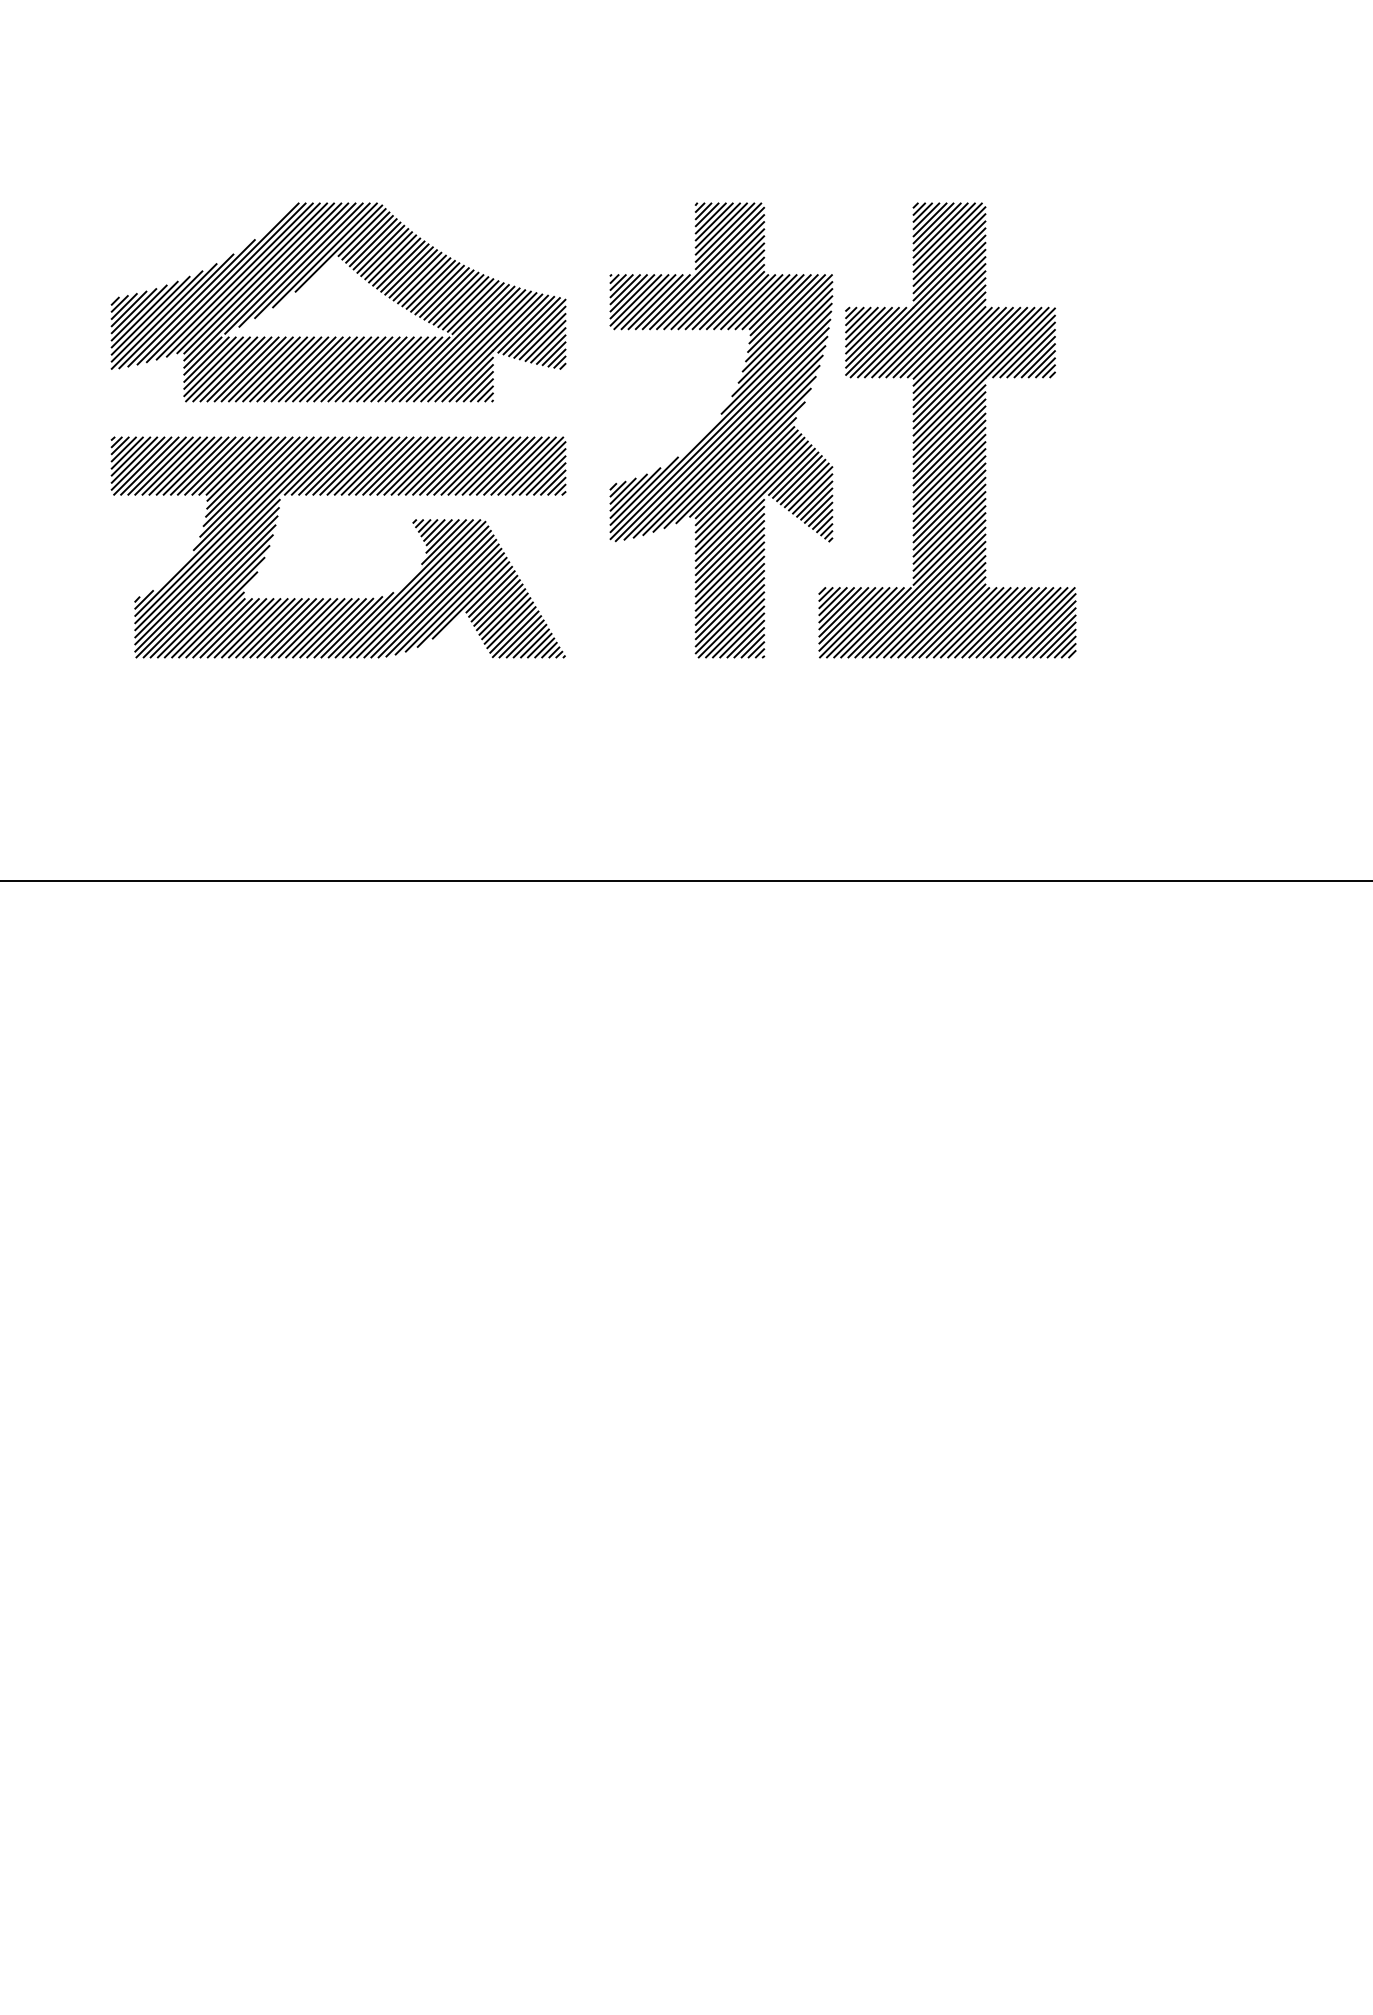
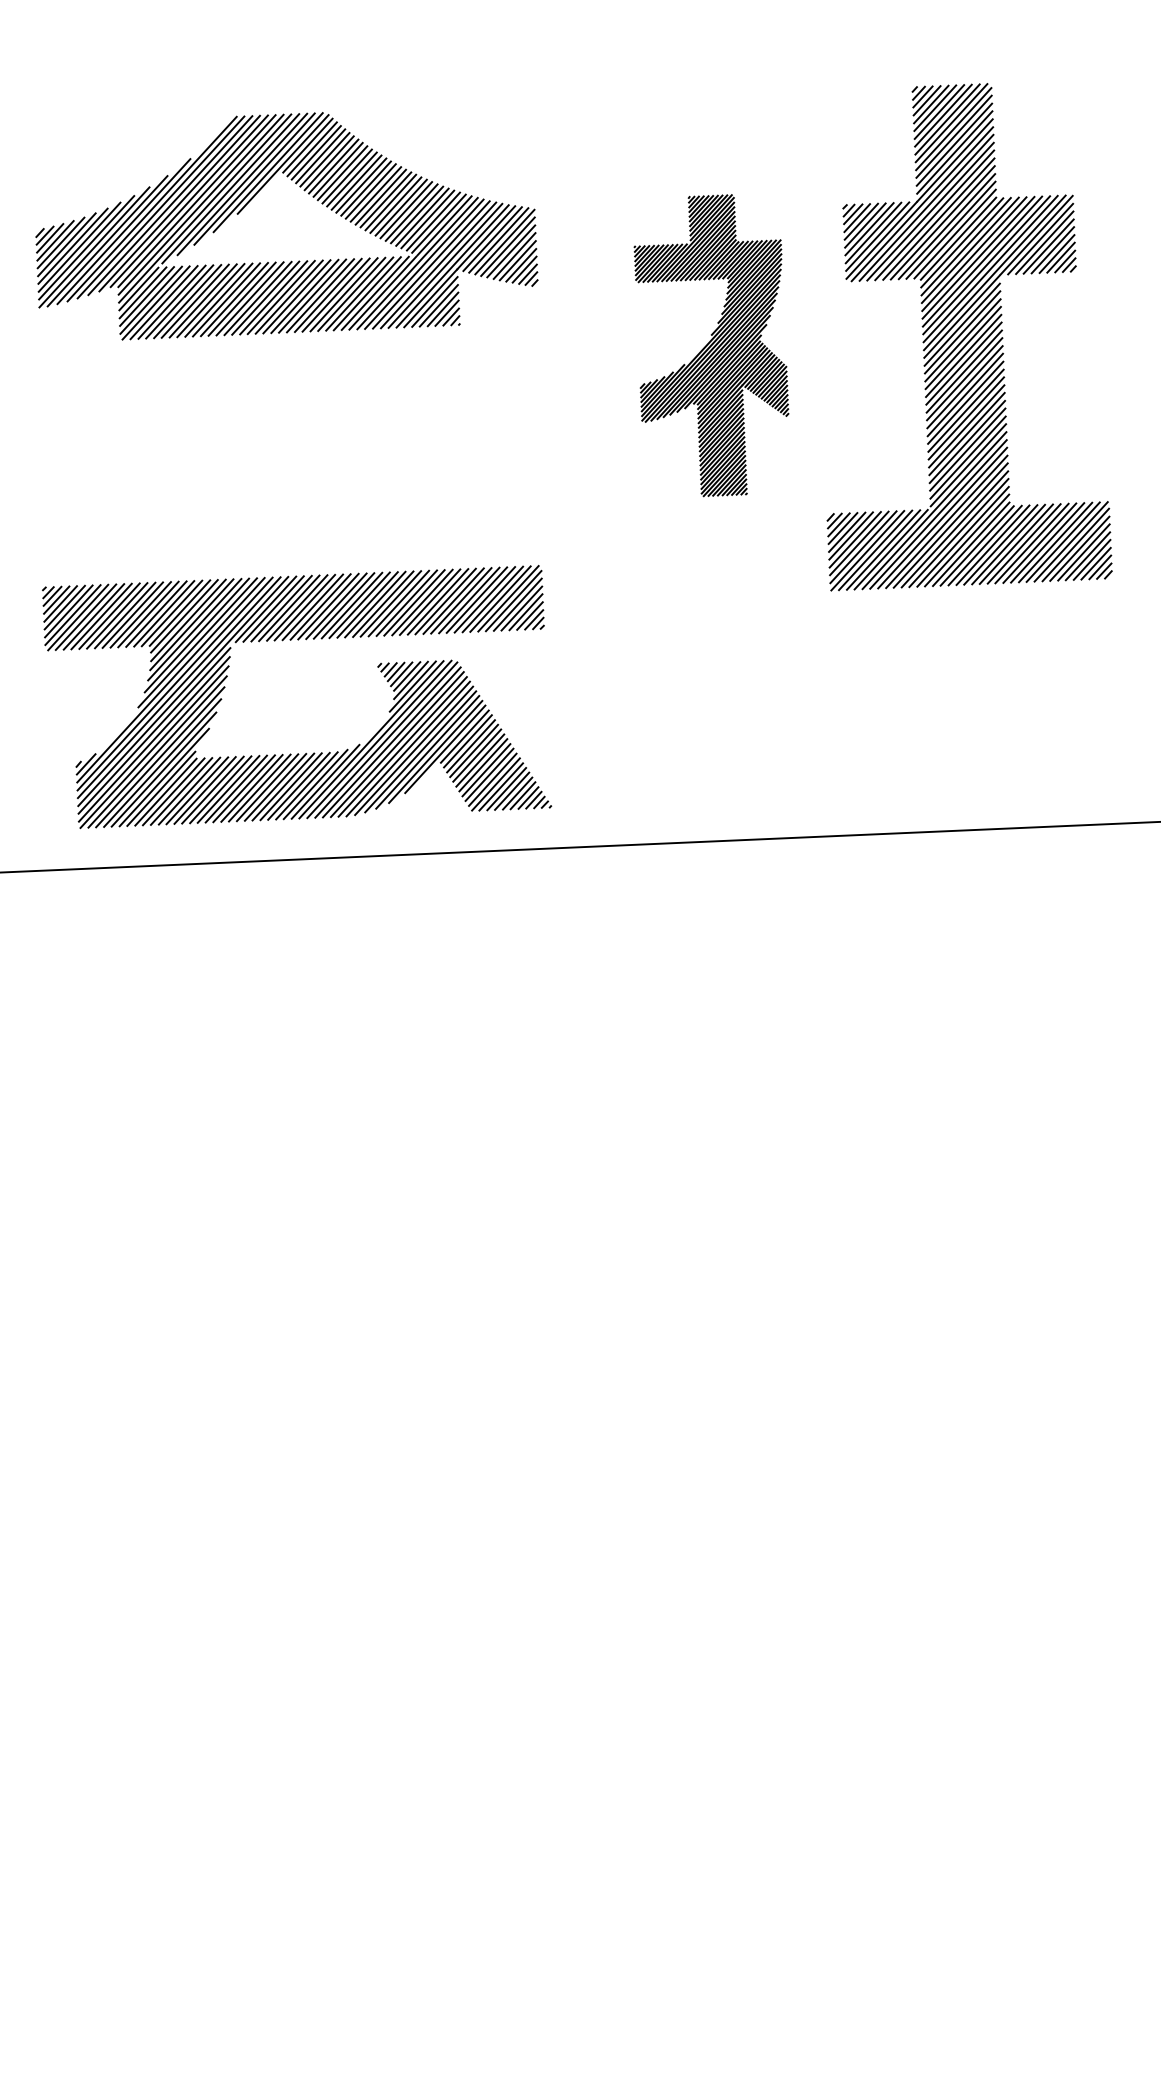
part: (721, 430) -> (712, 345), size x0.6
part: (337, 598) -> (298, 753), moved

